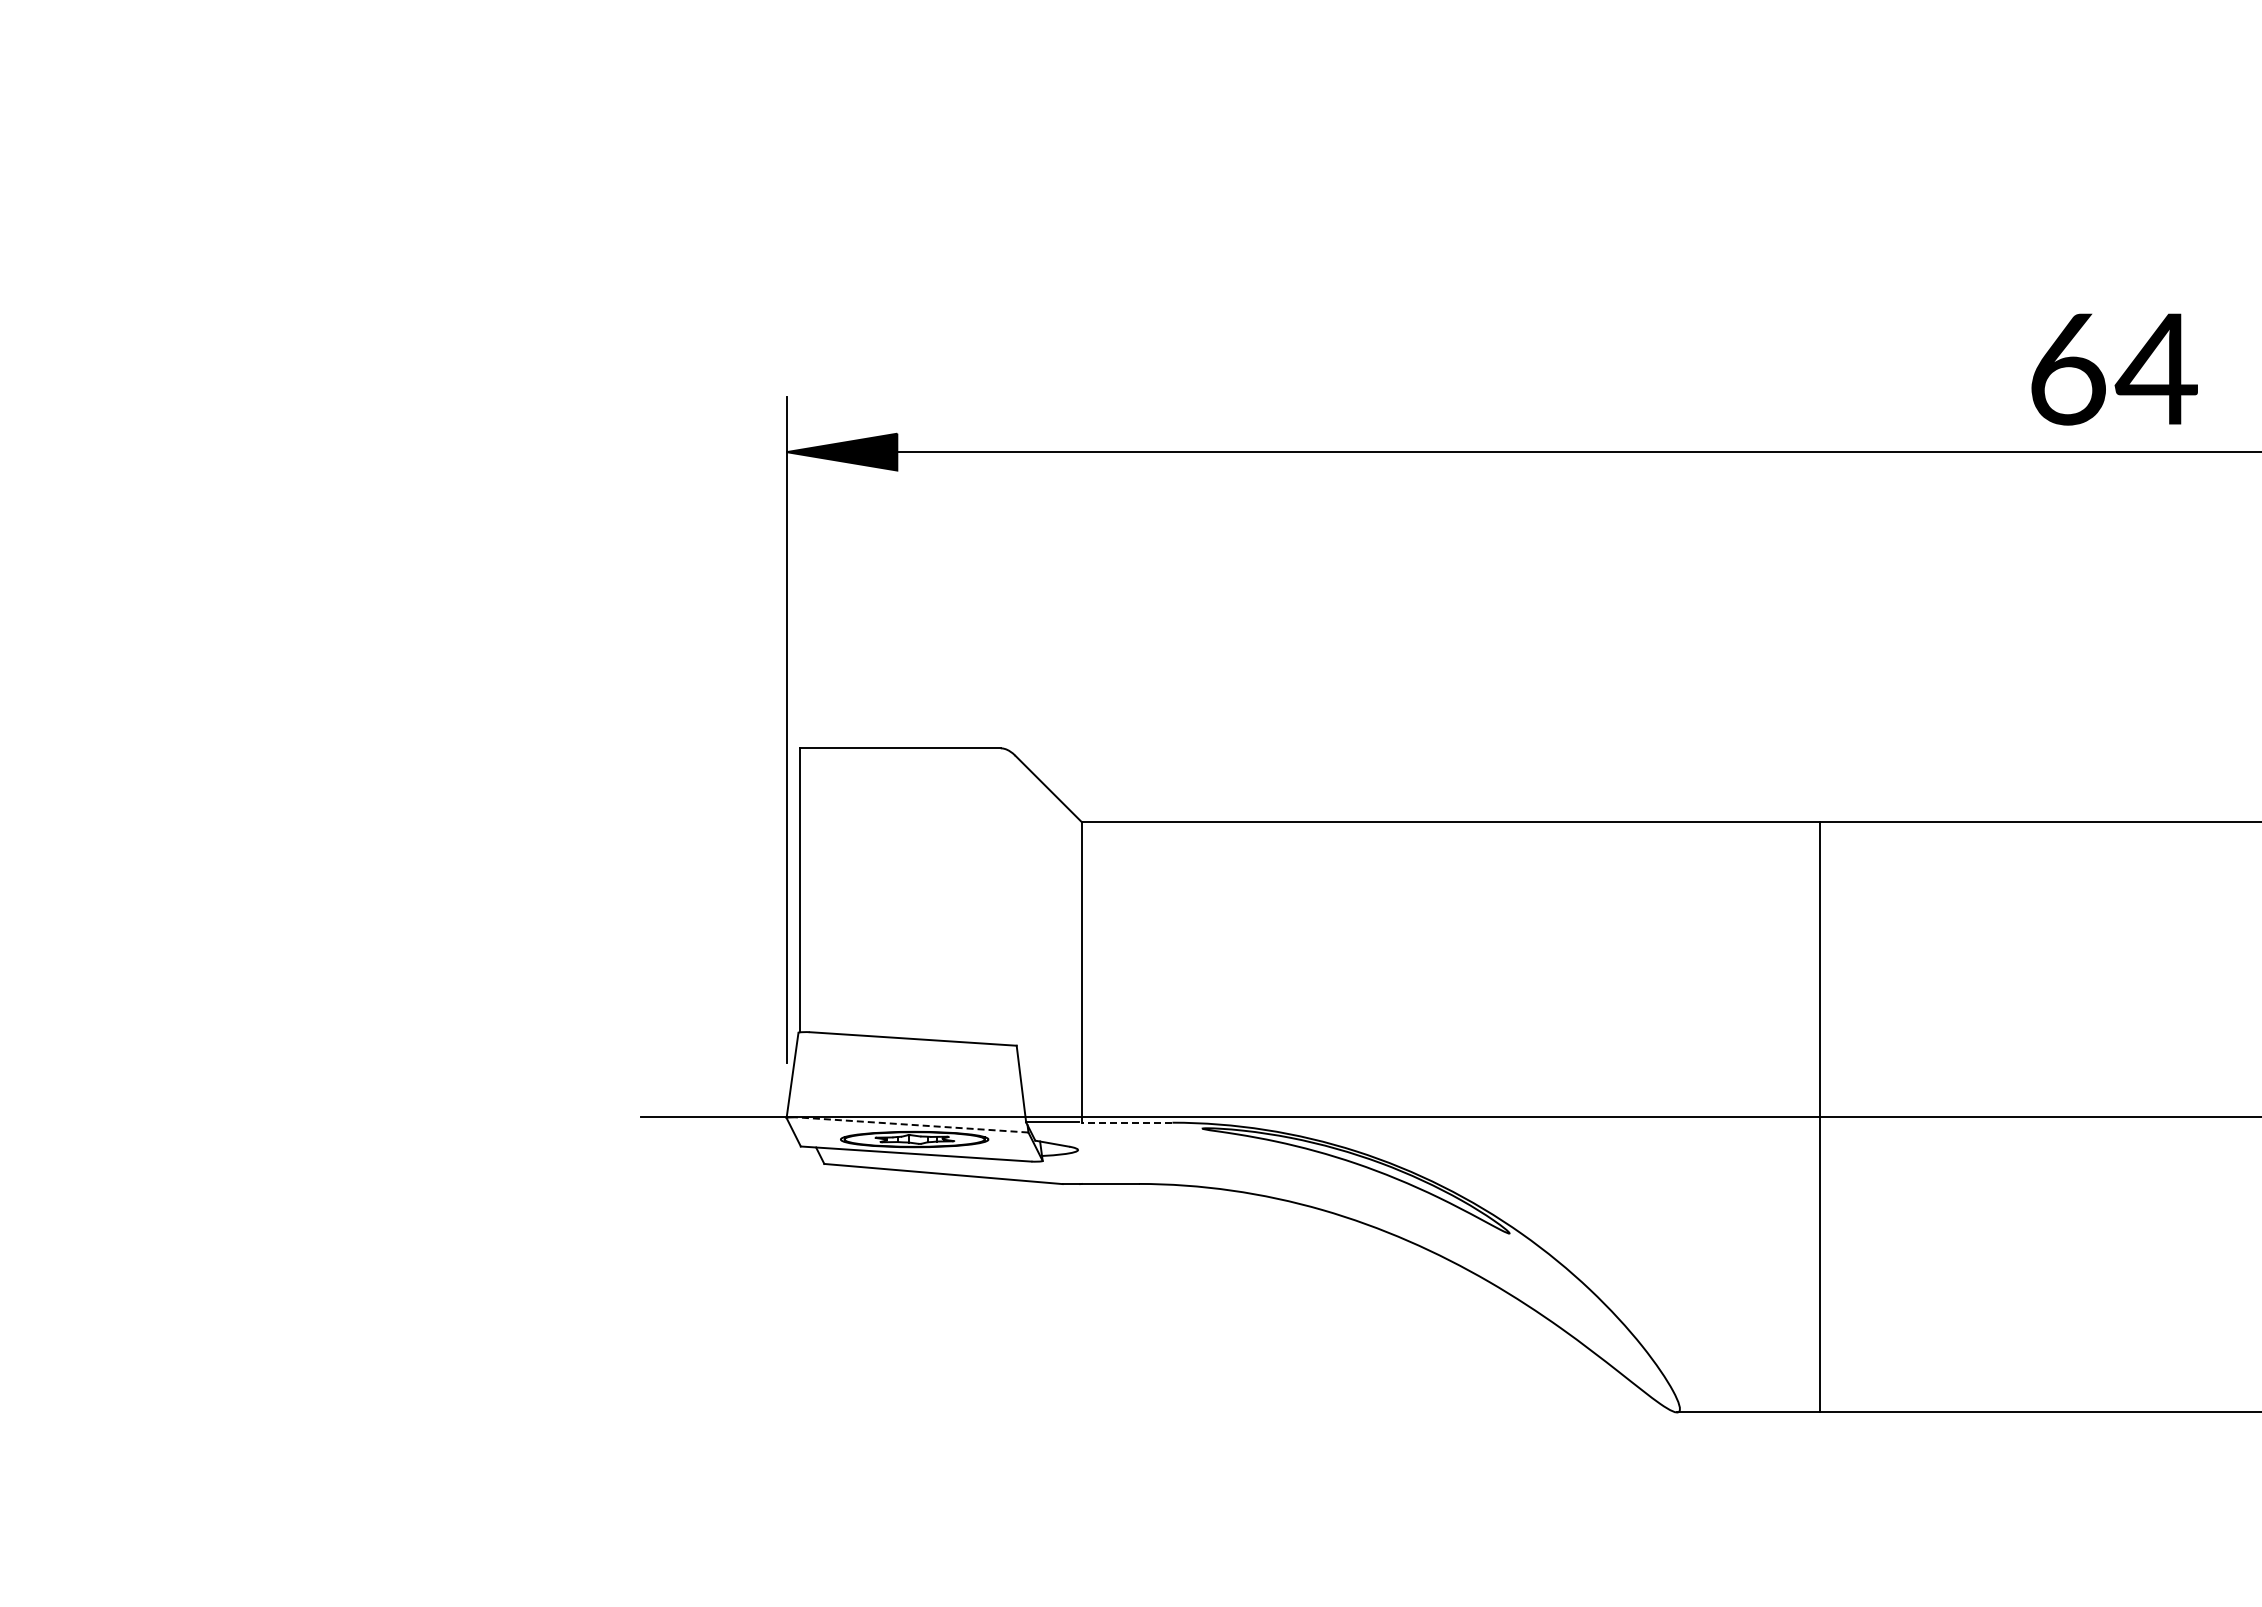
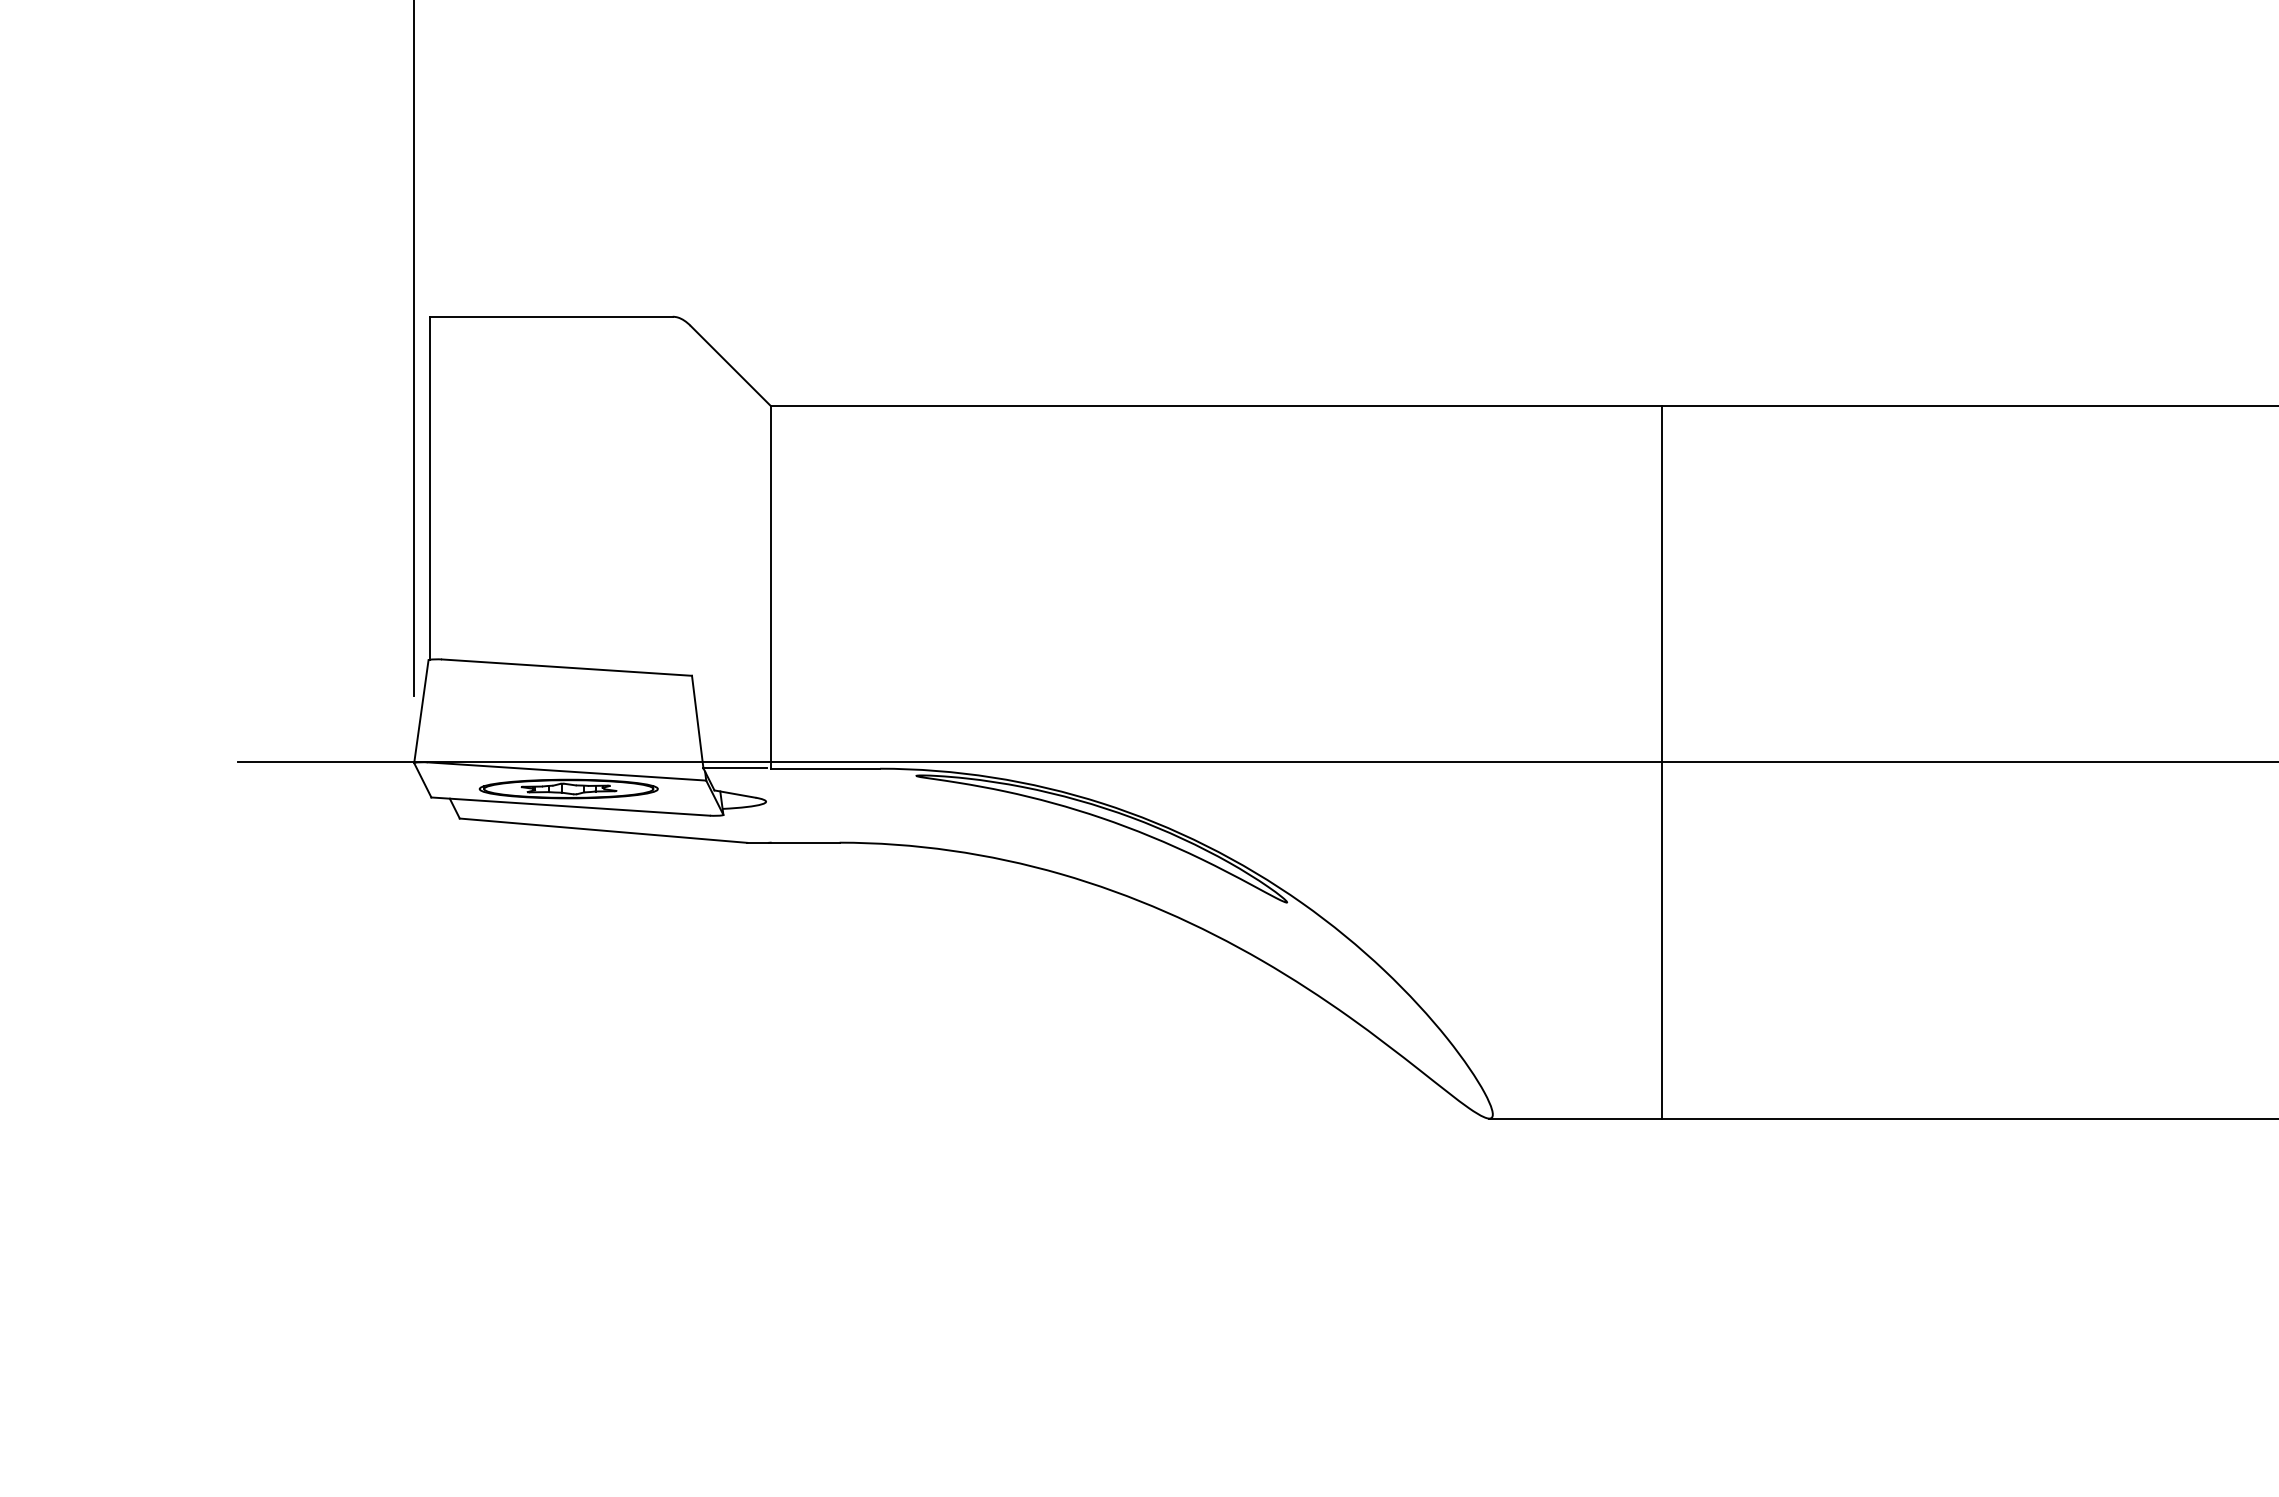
line: (1126, 1122) -> (824, 768), dashed -> solid
line: (913, 1124) -> (567, 770), dashed -> solid

